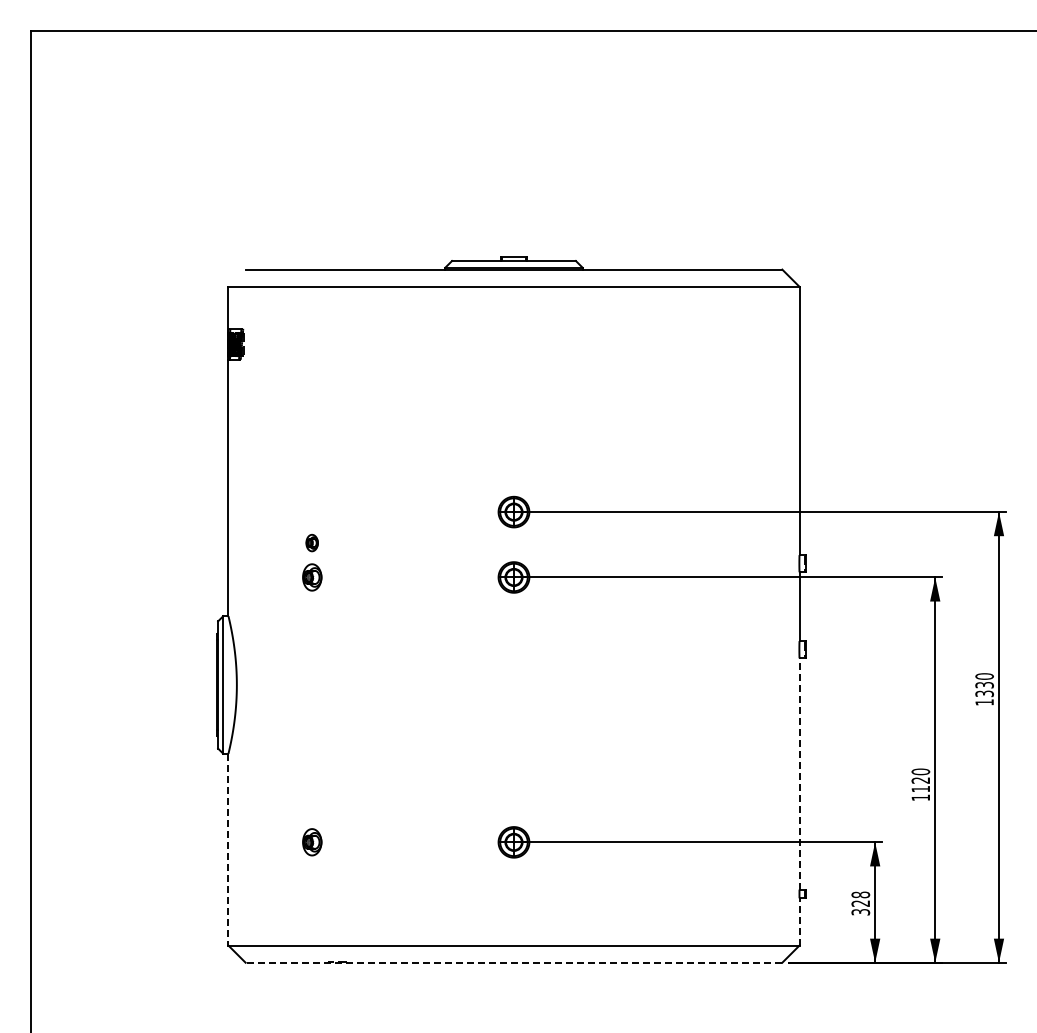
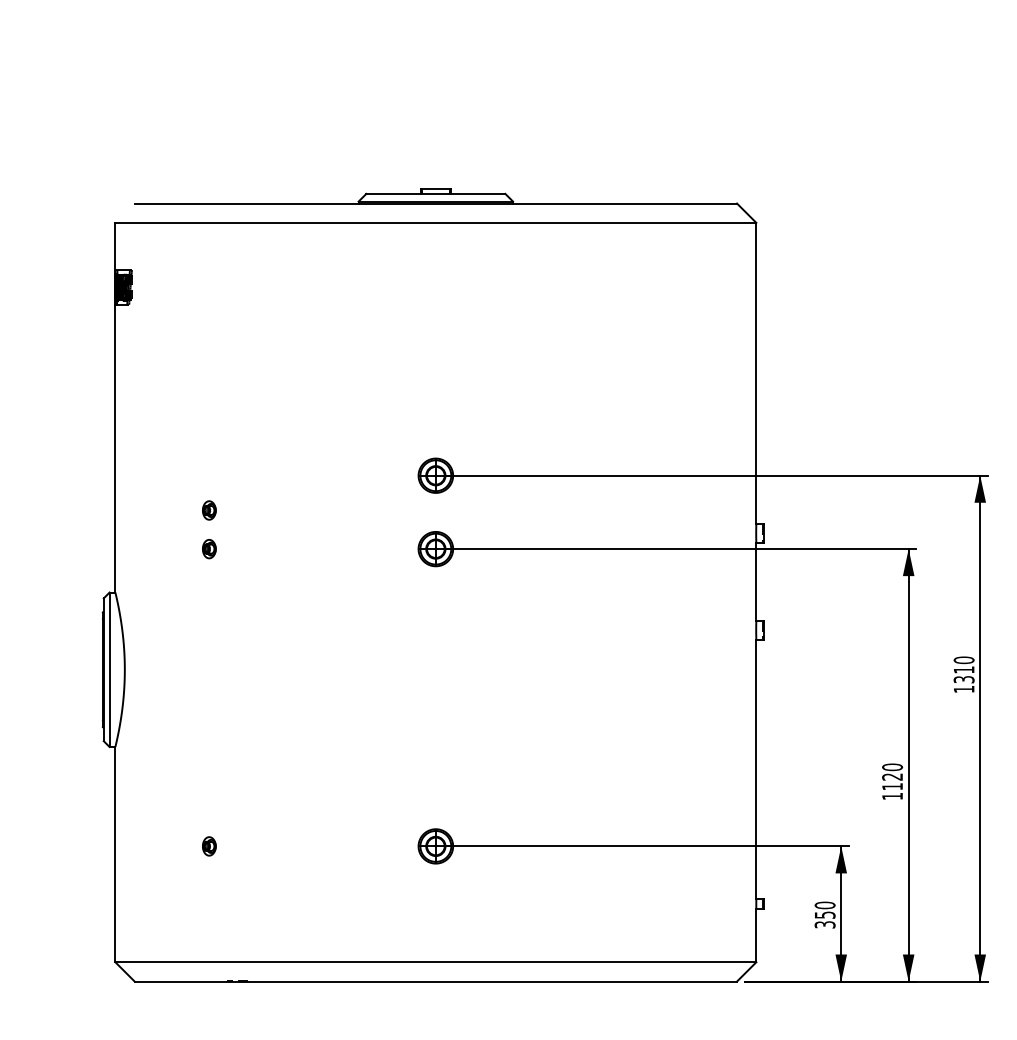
part: (311, 577) -> (208, 549), size x0.62
text: (984, 685) -> (963, 670), 1330 -> 1310
line: (799, 773) -> (756, 769), dashed -> solid
part: (311, 842) -> (208, 846), size x0.62
line: (228, 849) -> (115, 854), dashed -> solid
text: (860, 898) -> (824, 909), 328 -> 350
line: (799, 921) -> (756, 935), dashed -> solid
line: (513, 962) -> (435, 981), dashed -> solid

